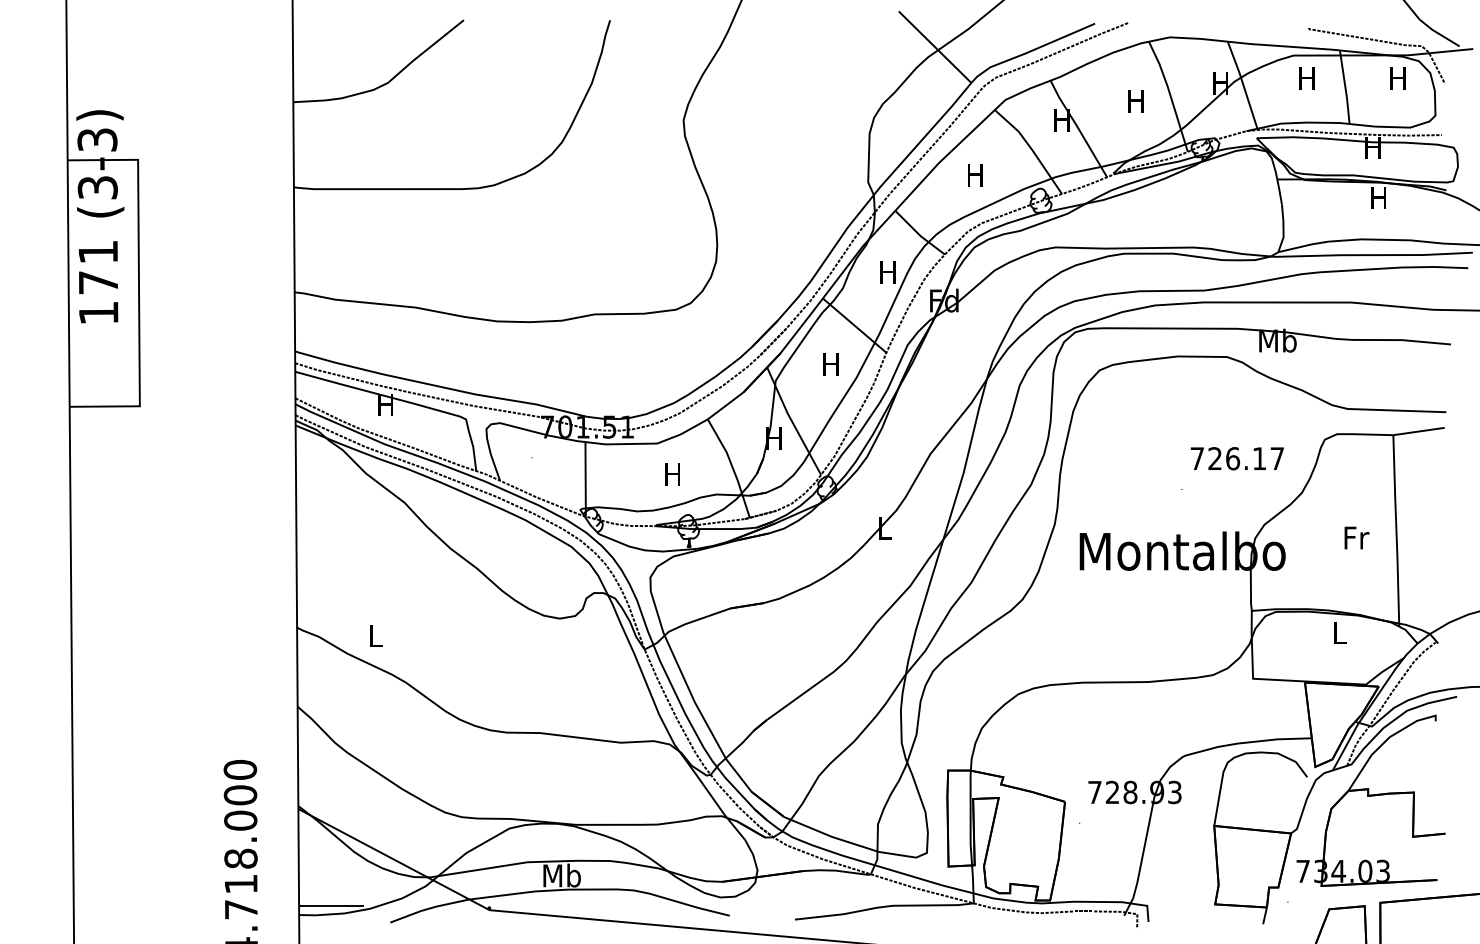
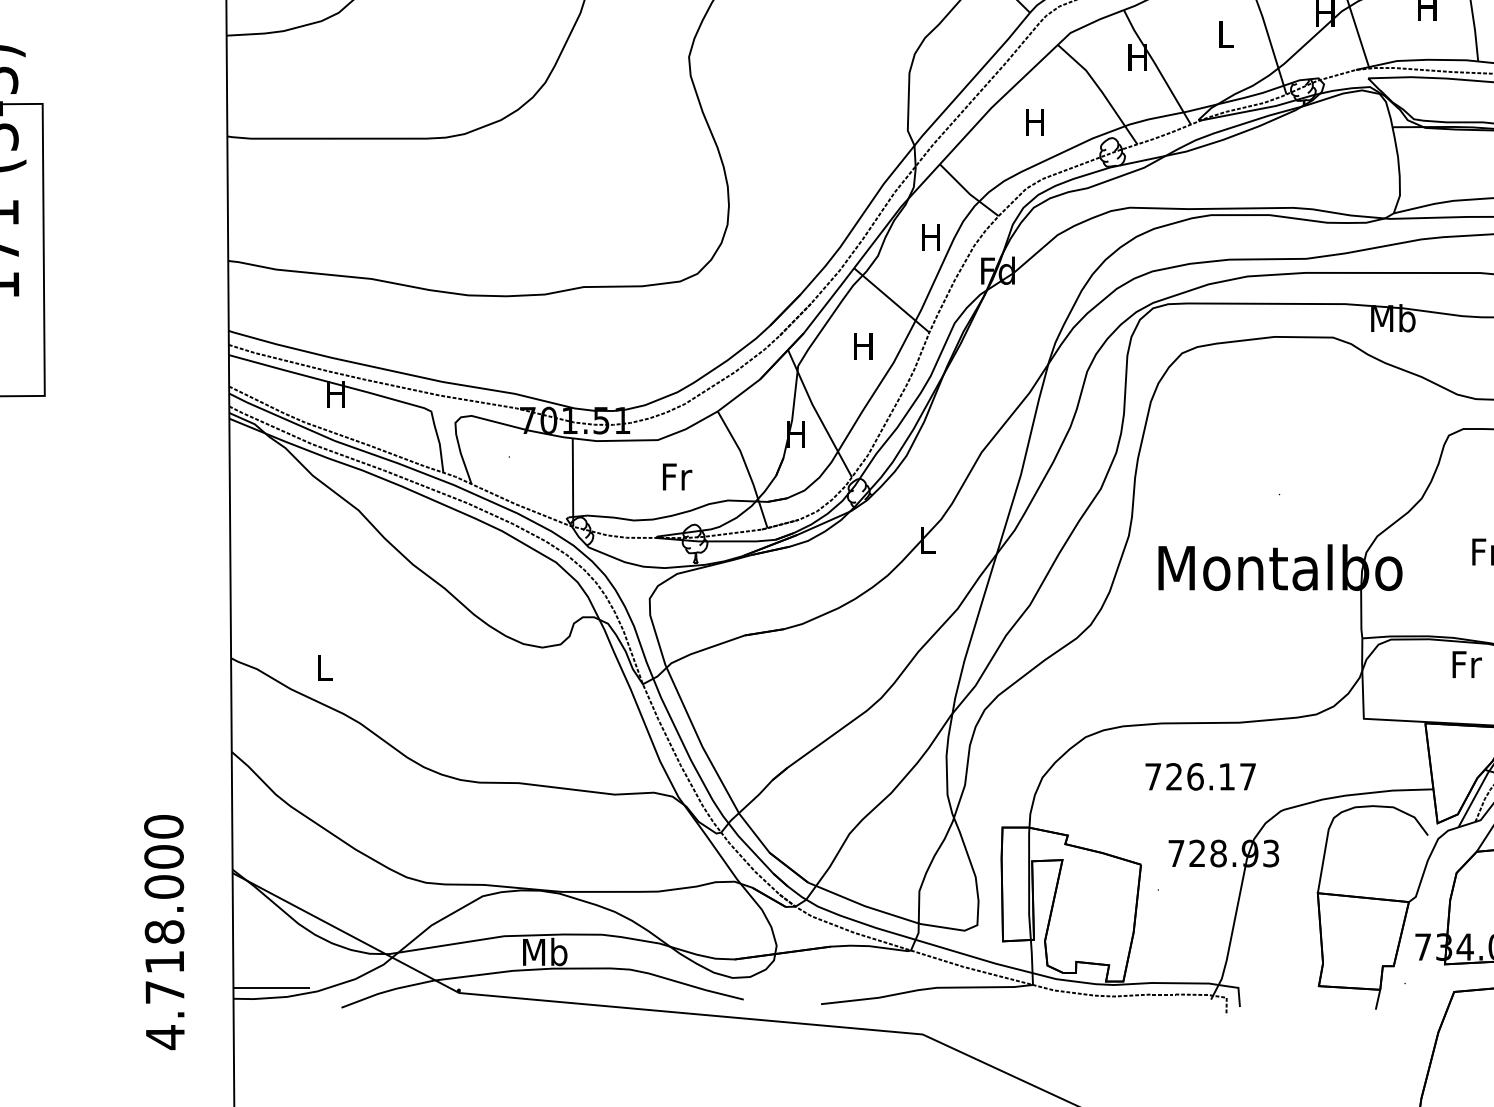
text: (1135, 101) -> (1224, 34), H -> L
text: (1236, 458) -> (1199, 776), moved
text: (673, 474) -> (677, 476), H -> Fr
text: (1340, 632) -> (1467, 663), L -> Fr

